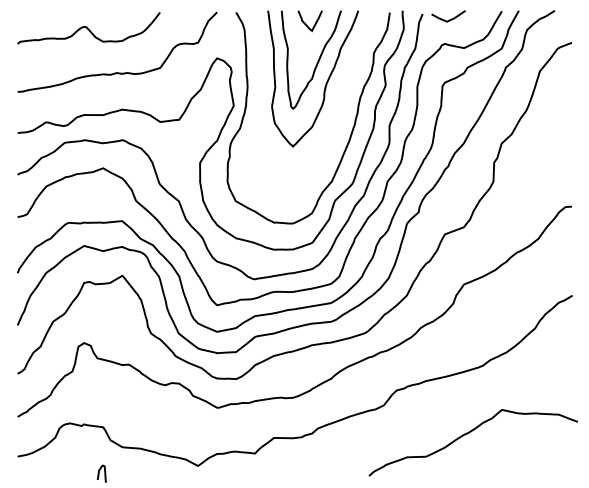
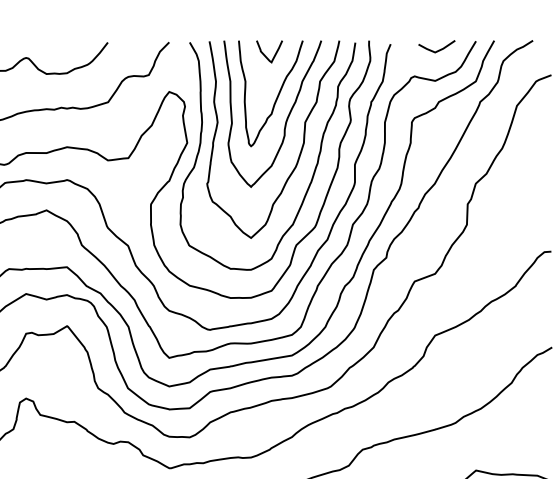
line: (449, 19) -> (437, 50), moved
curve: (339, 110) -> (301, 148), added

